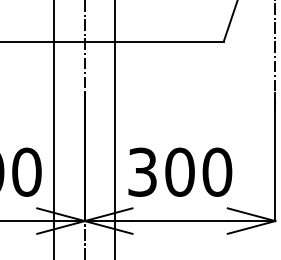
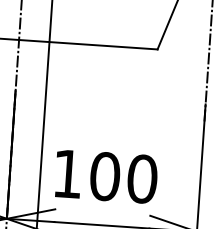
text: (142, 171) -> (67, 173), 300 -> 100

